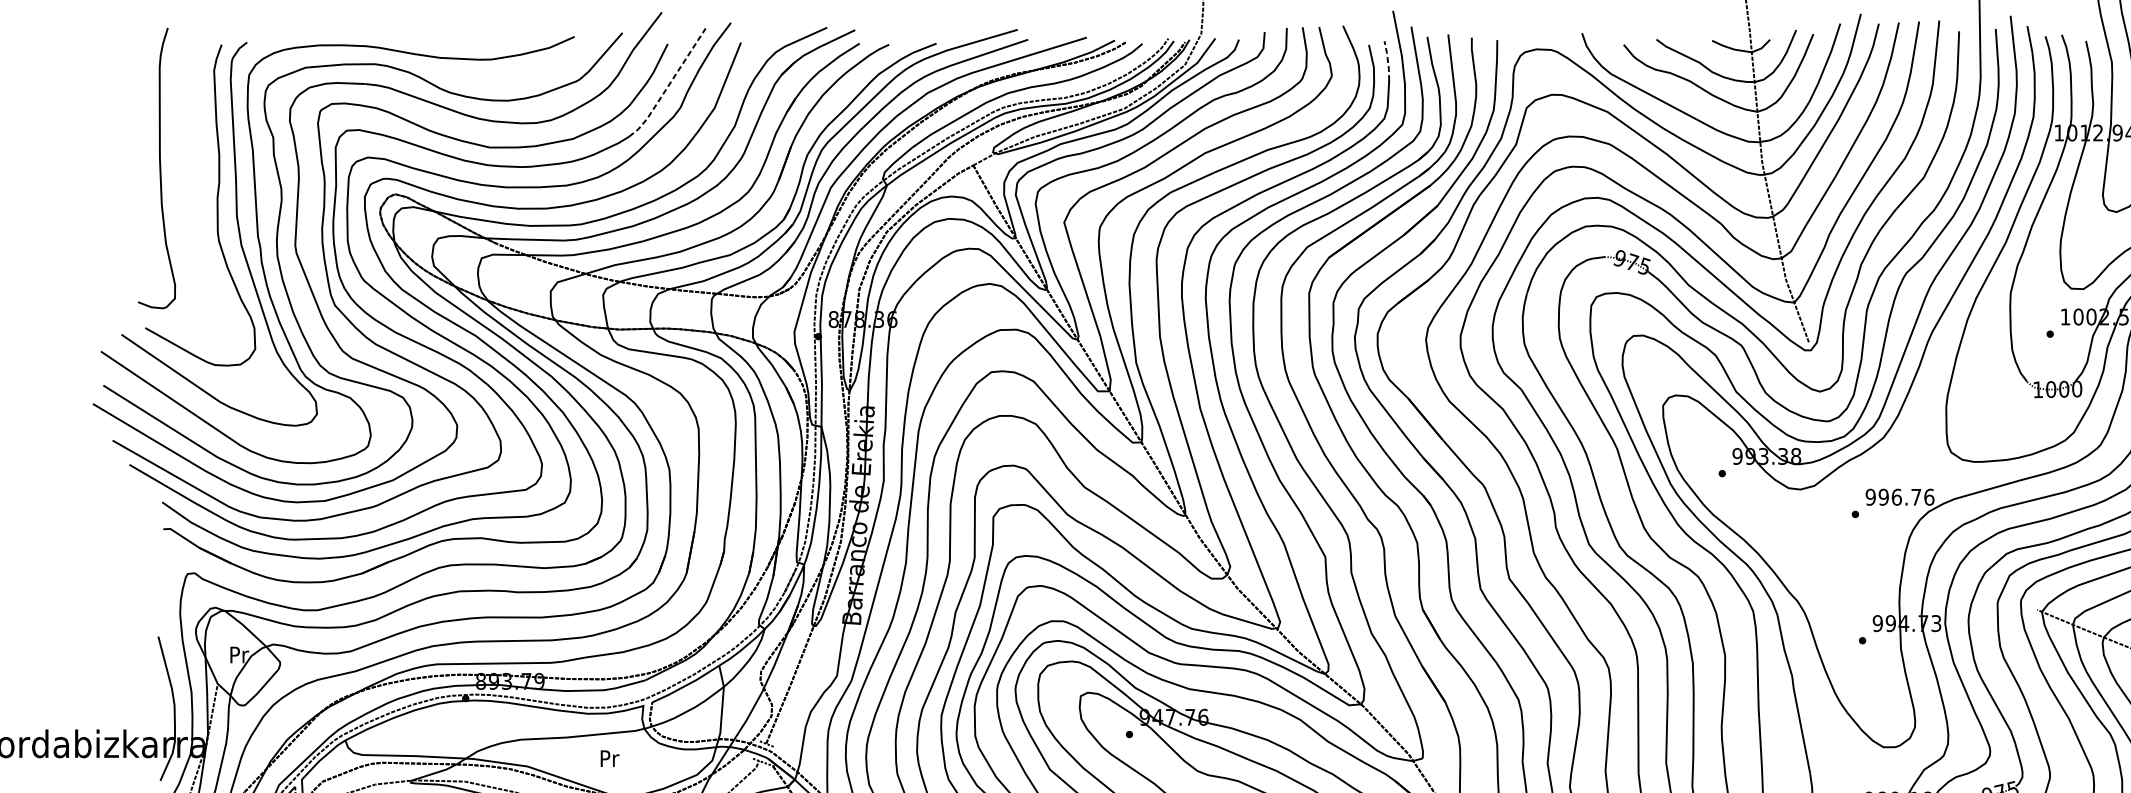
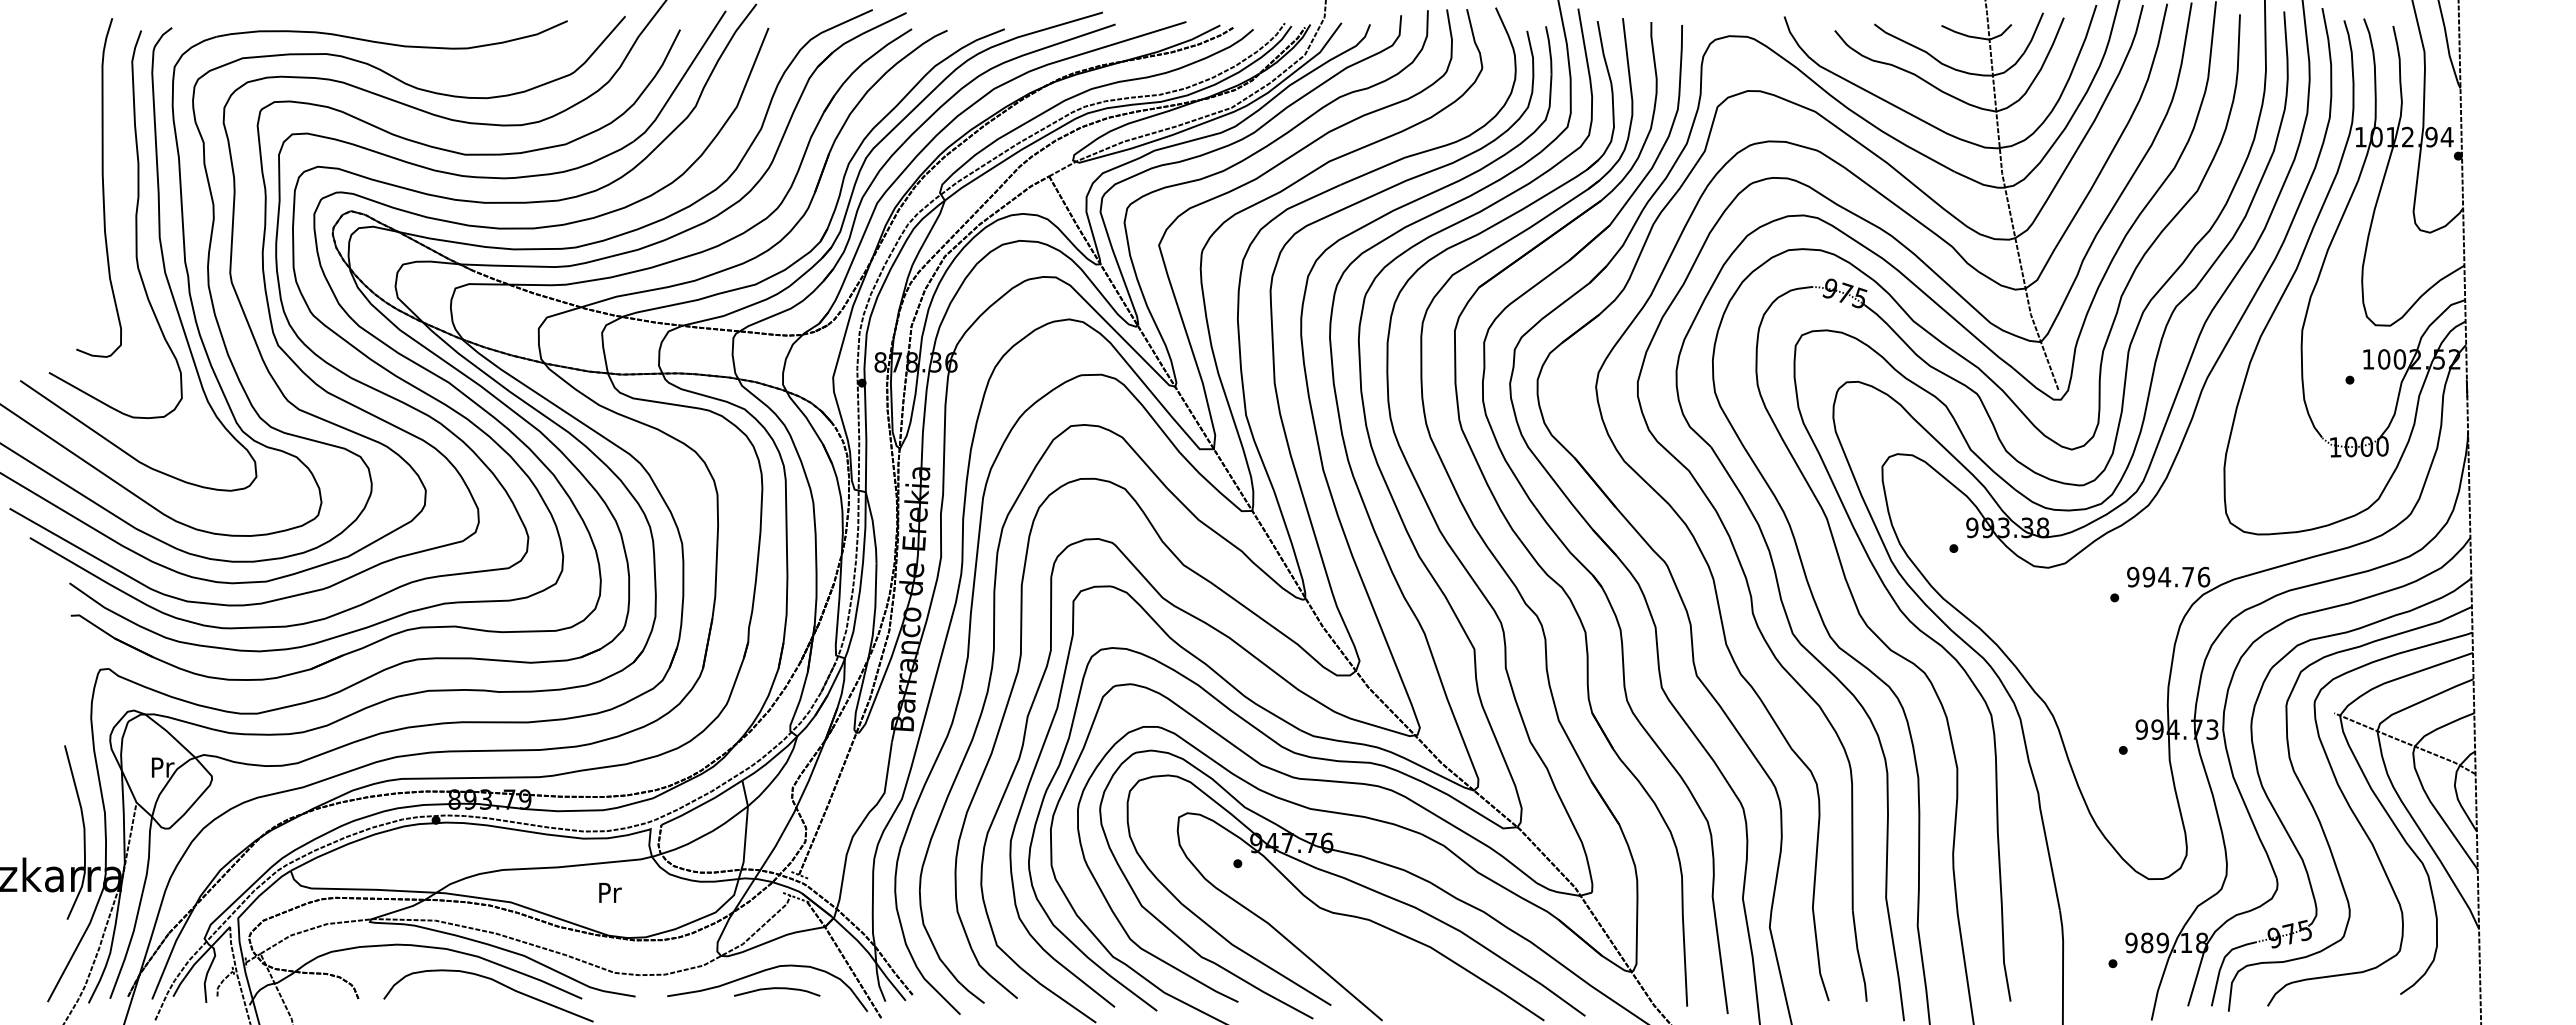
line: (1388, 61) -> (1550, 50), dashed -> solid
line: (668, 85) -> (681, 79), dashed -> solid
curve: (159, 168) -> (102, 187), moved
text: (1896, 496) -> (2164, 576), 996.76 -> 994.76

